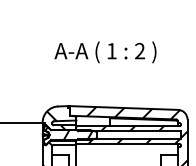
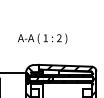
text: (105, 51) -> (42, 38), moved

